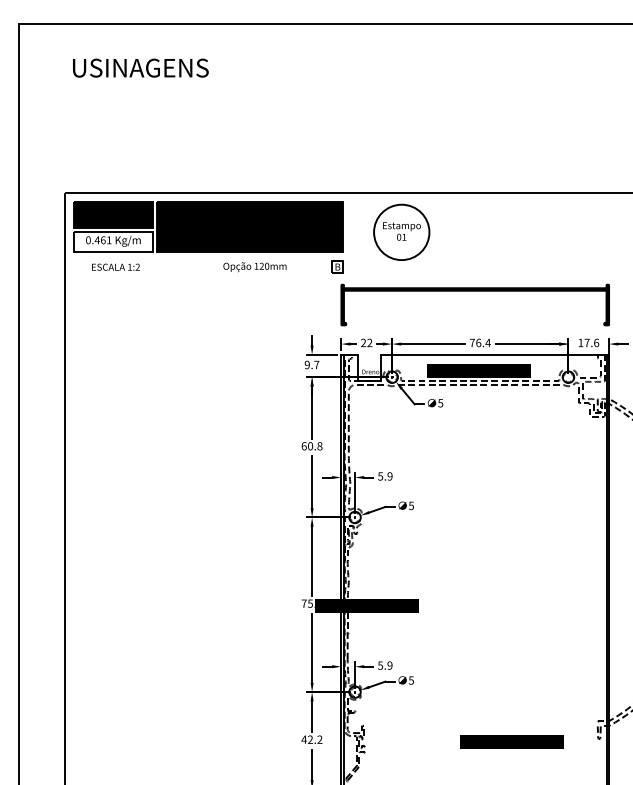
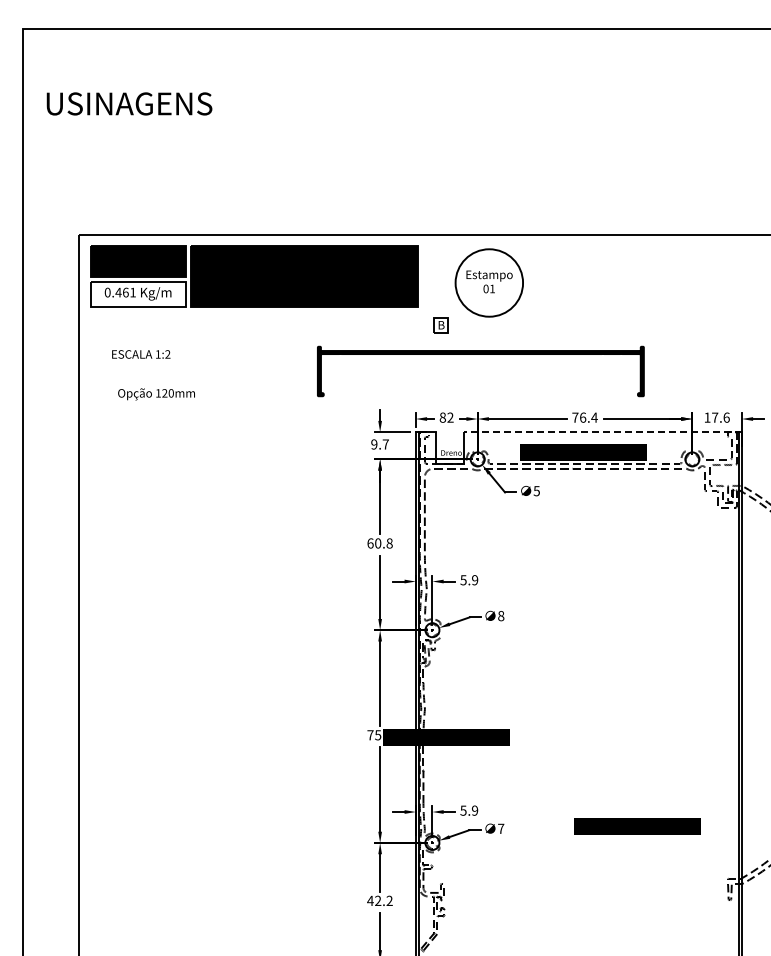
text: (140, 67) -> (129, 103), moved
text: (116, 267) -> (141, 354), moved
text: (254, 267) -> (156, 394), moved
part: (337, 267) -> (440, 325), moved
part: (474, 291) -> (480, 354), moved
text: (363, 342) -> (442, 417), 22 -> 82
line: (494, 355) -> (602, 432), solid -> dashed
text: (411, 506) -> (501, 616), 5 -> 8
text: (411, 680) -> (501, 828), 5 -> 7
text: (511, 742) -> (637, 826), moved

